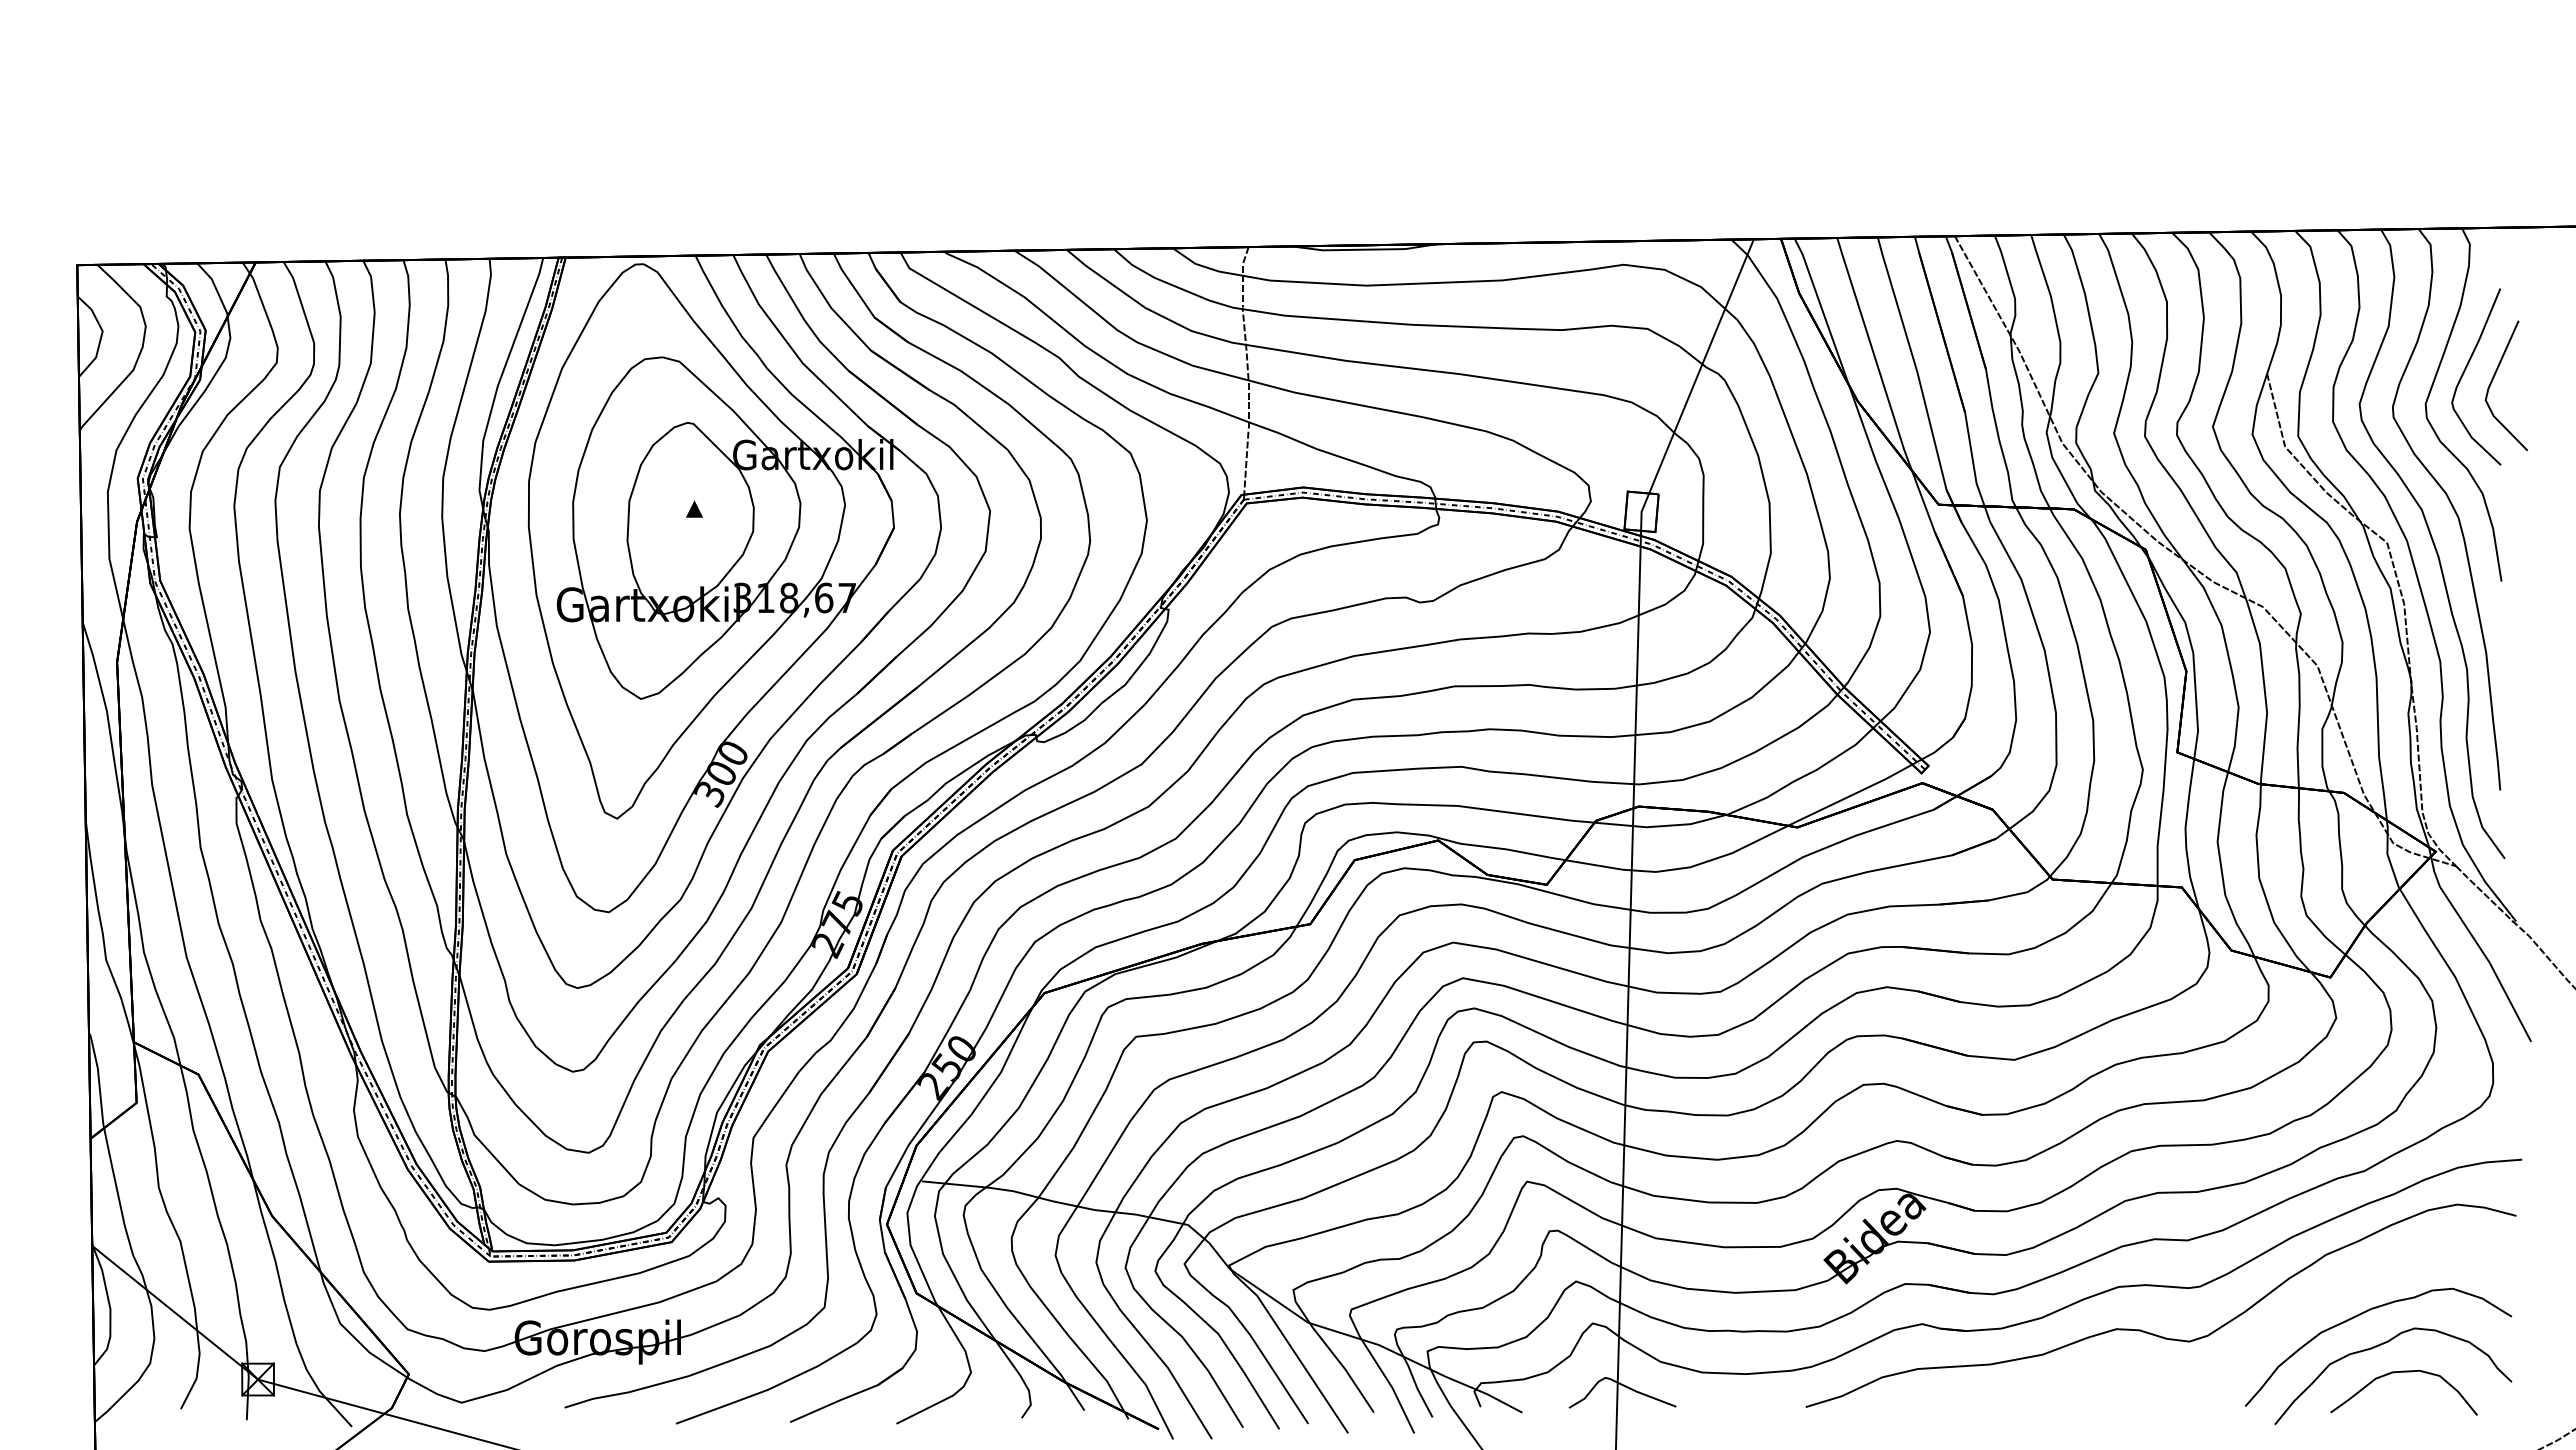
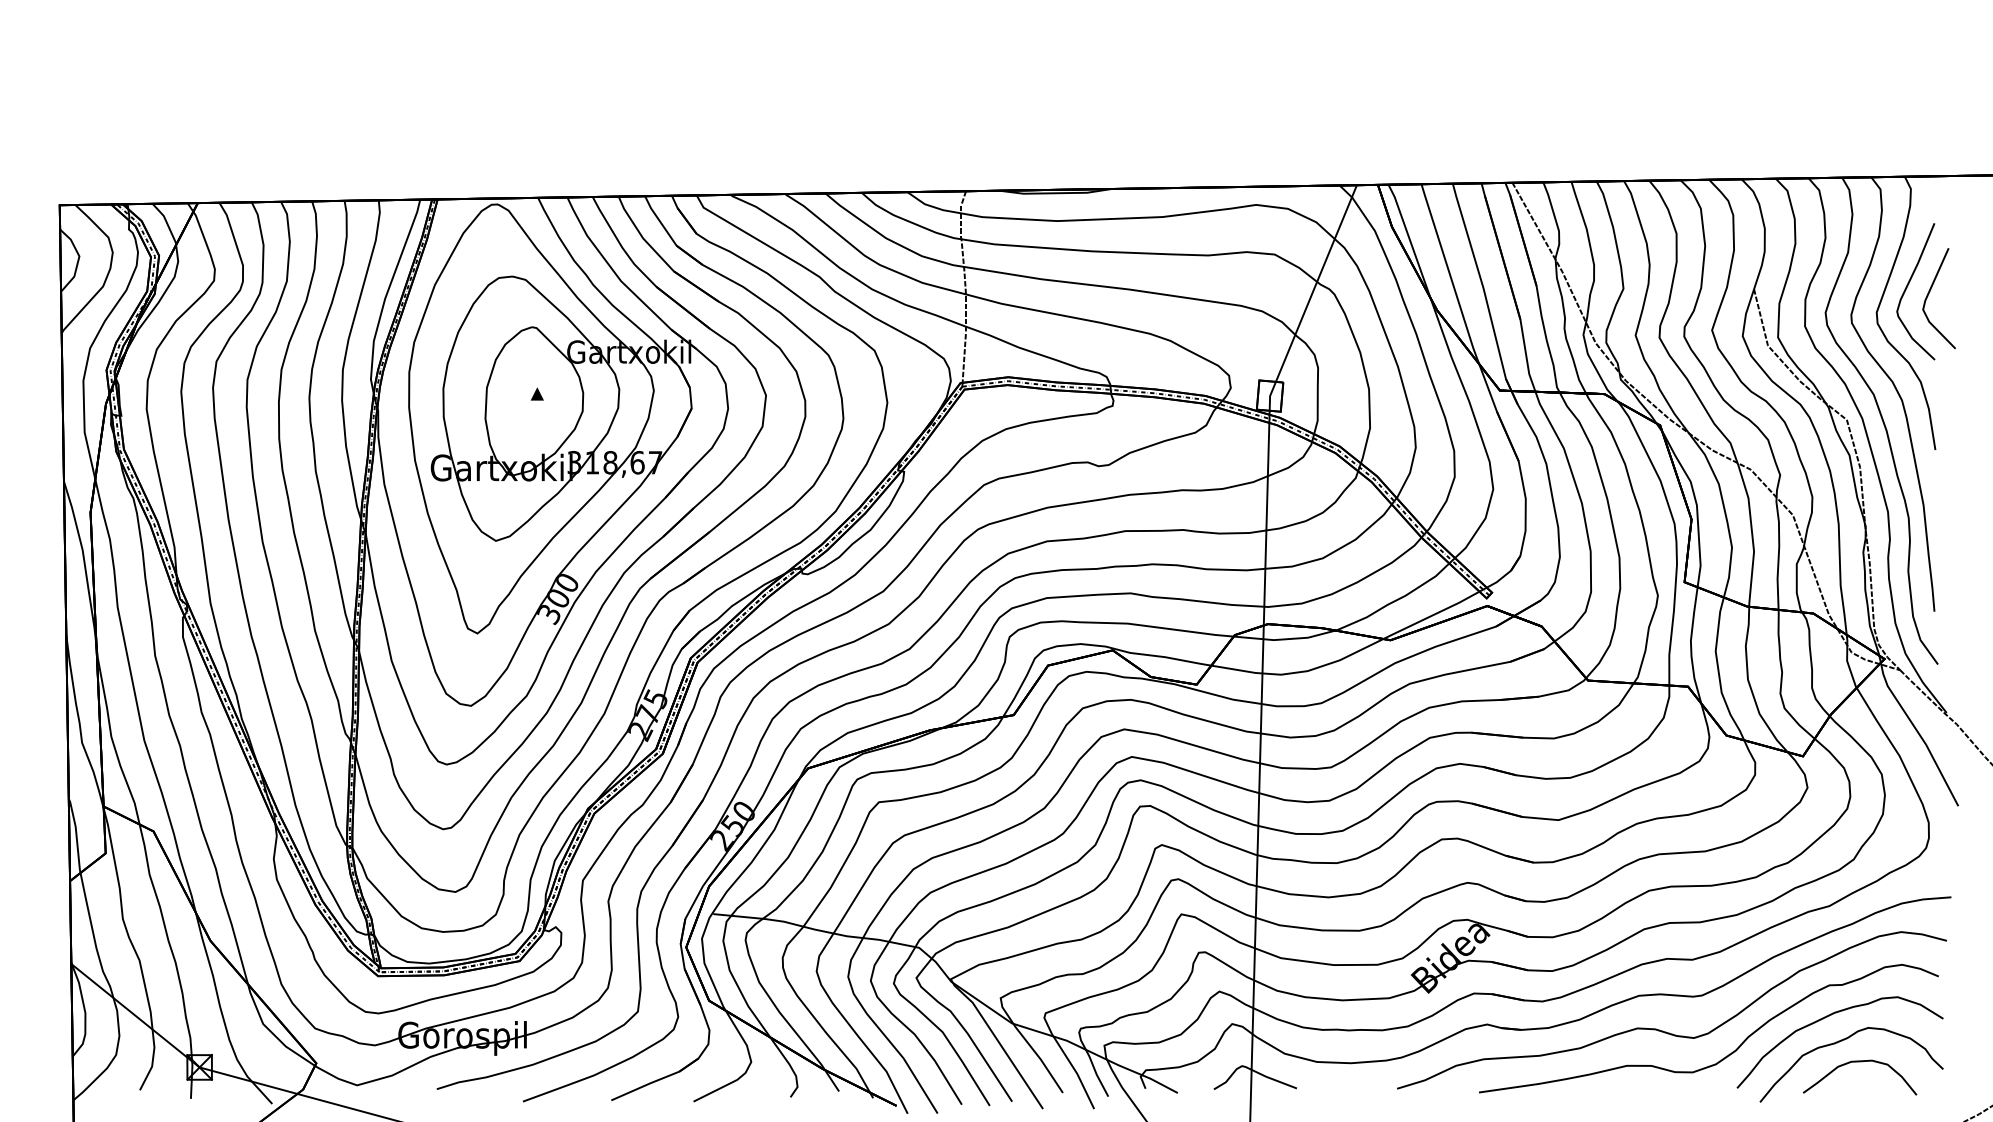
curve: (2230, 1365) -> (1725, 1056), added

